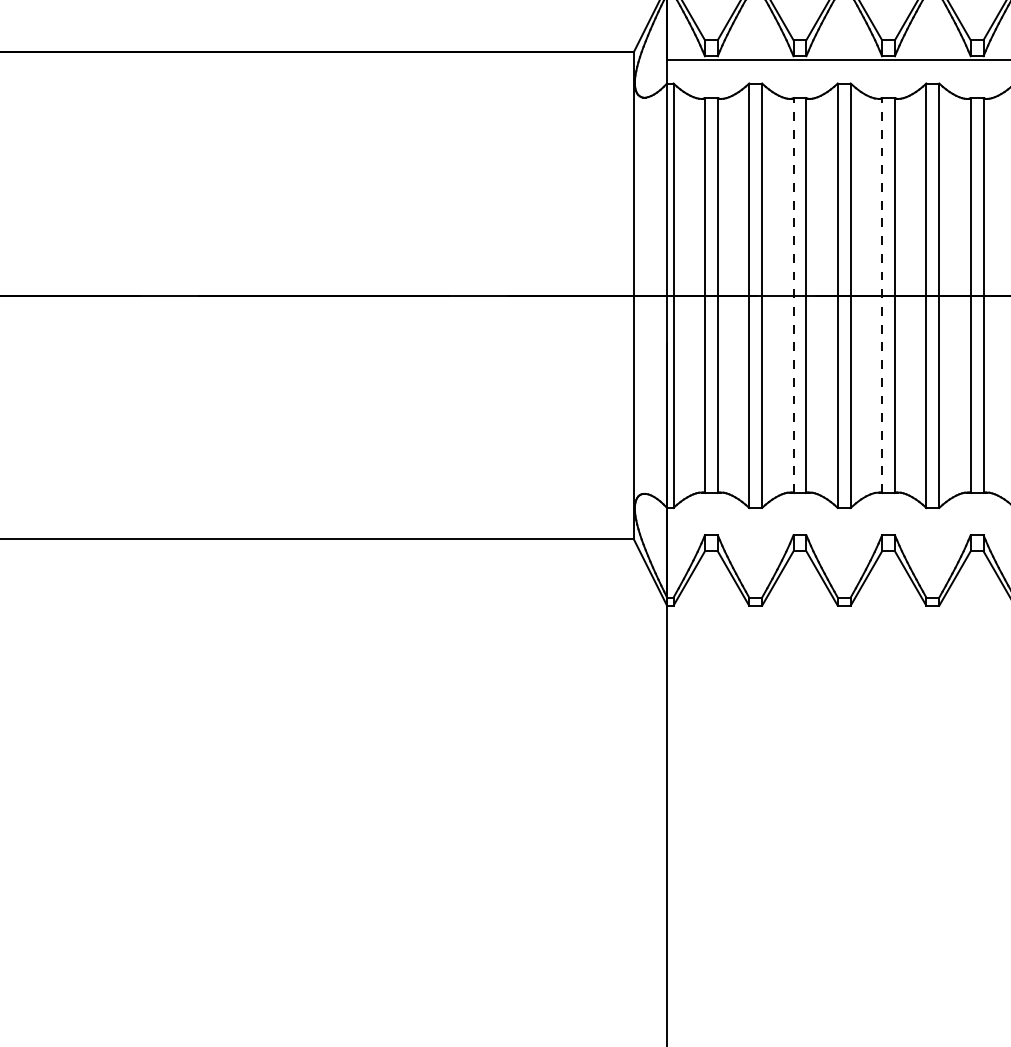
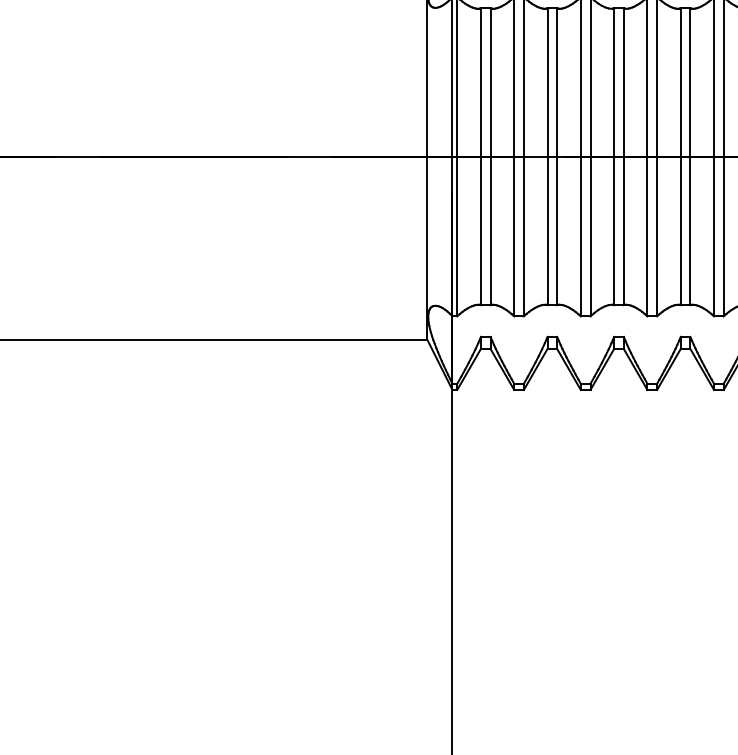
line: (793, 295) -> (547, 156), dashed -> solid
line: (882, 295) -> (614, 156), dashed -> solid

